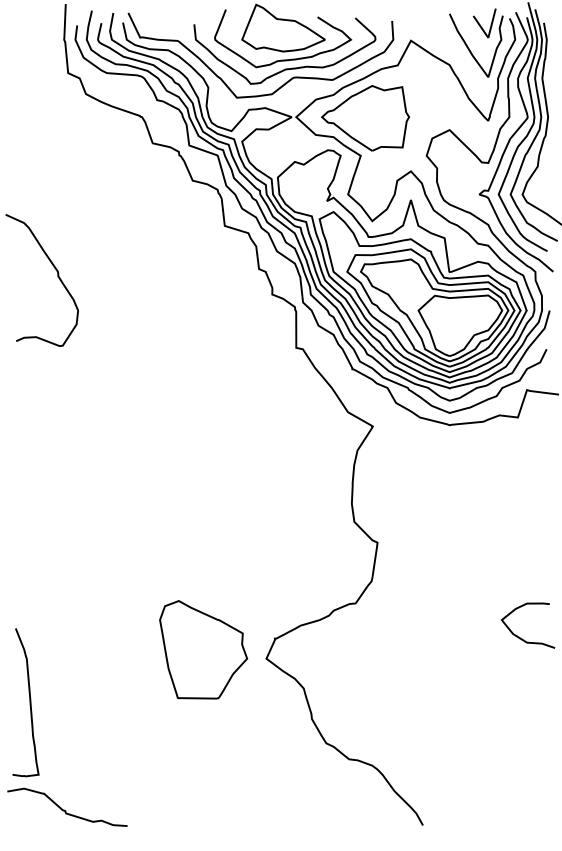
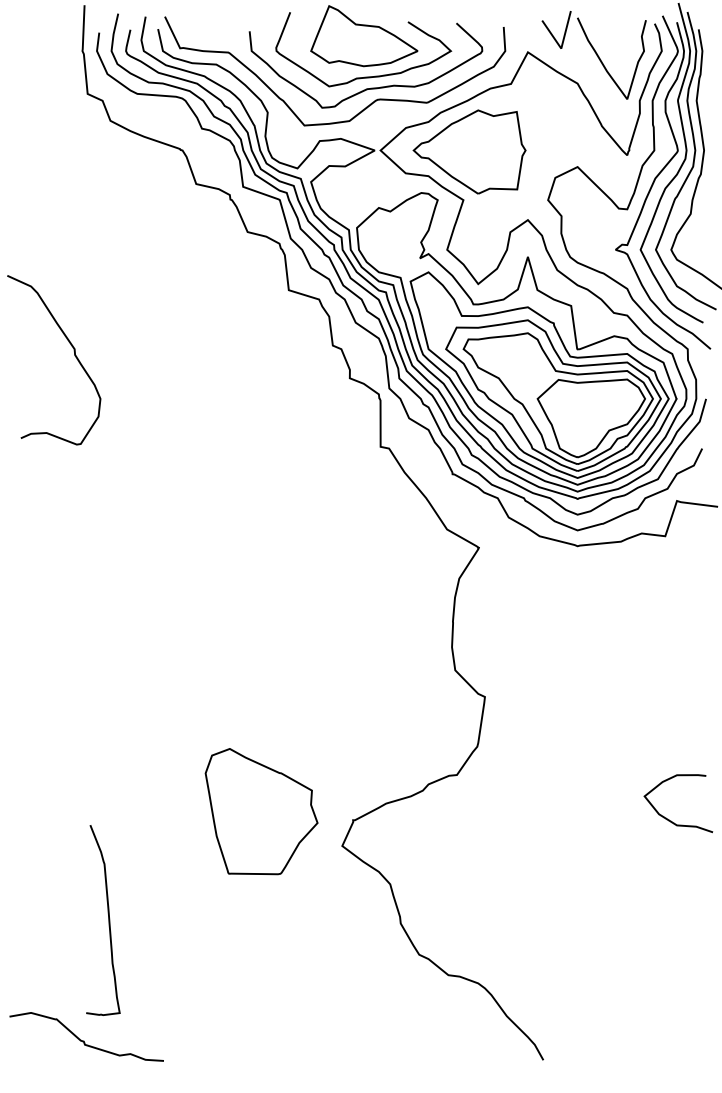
line: (481, 26) -> (552, 33), moved
part: (203, 649) -> (261, 811), moved
curve: (29, 702) -> (108, 920), moved

